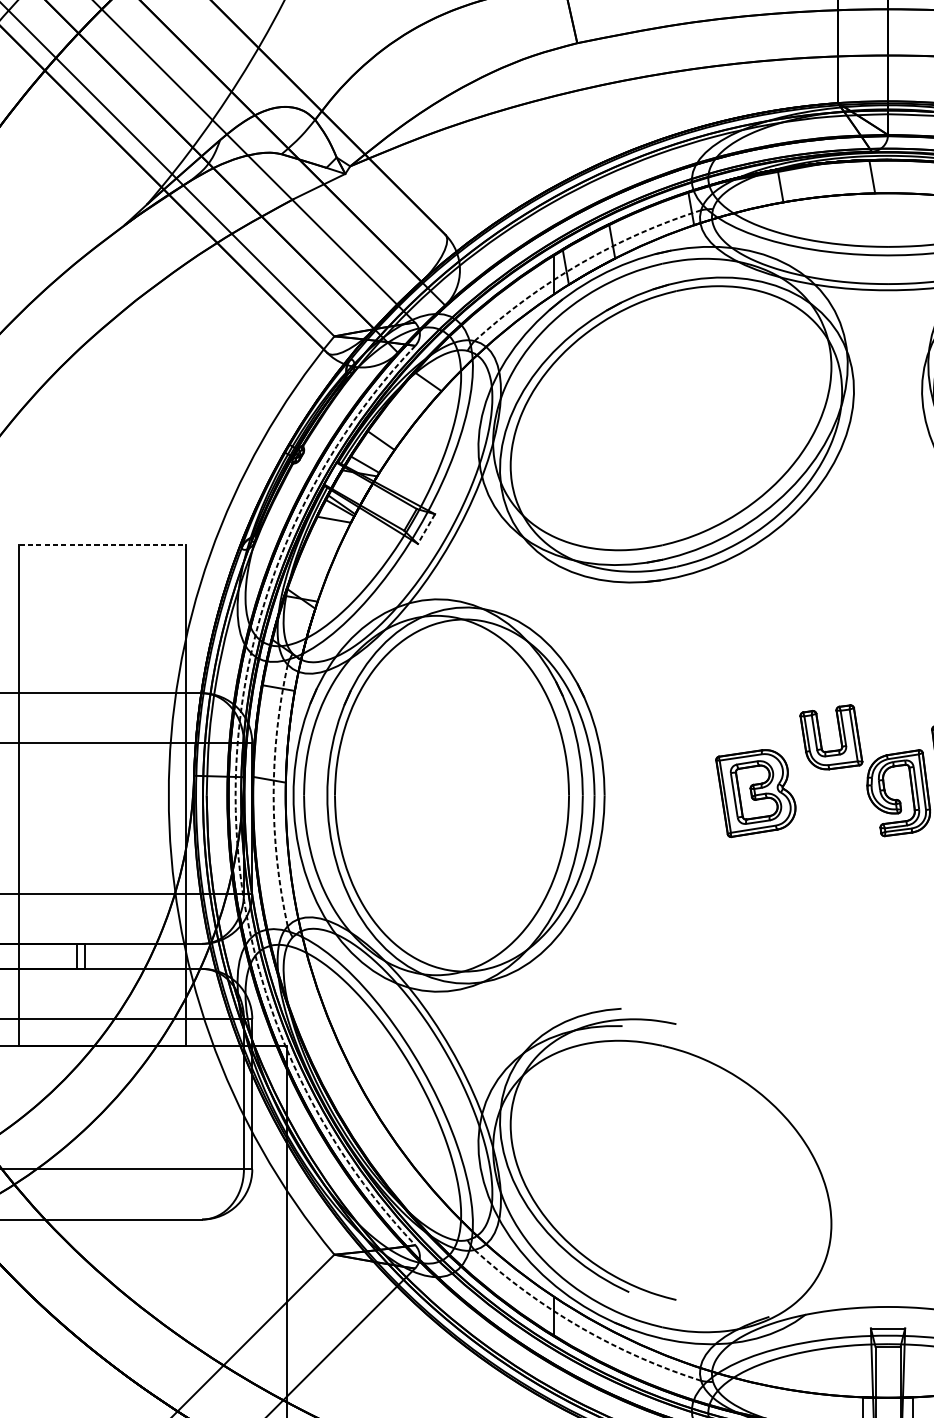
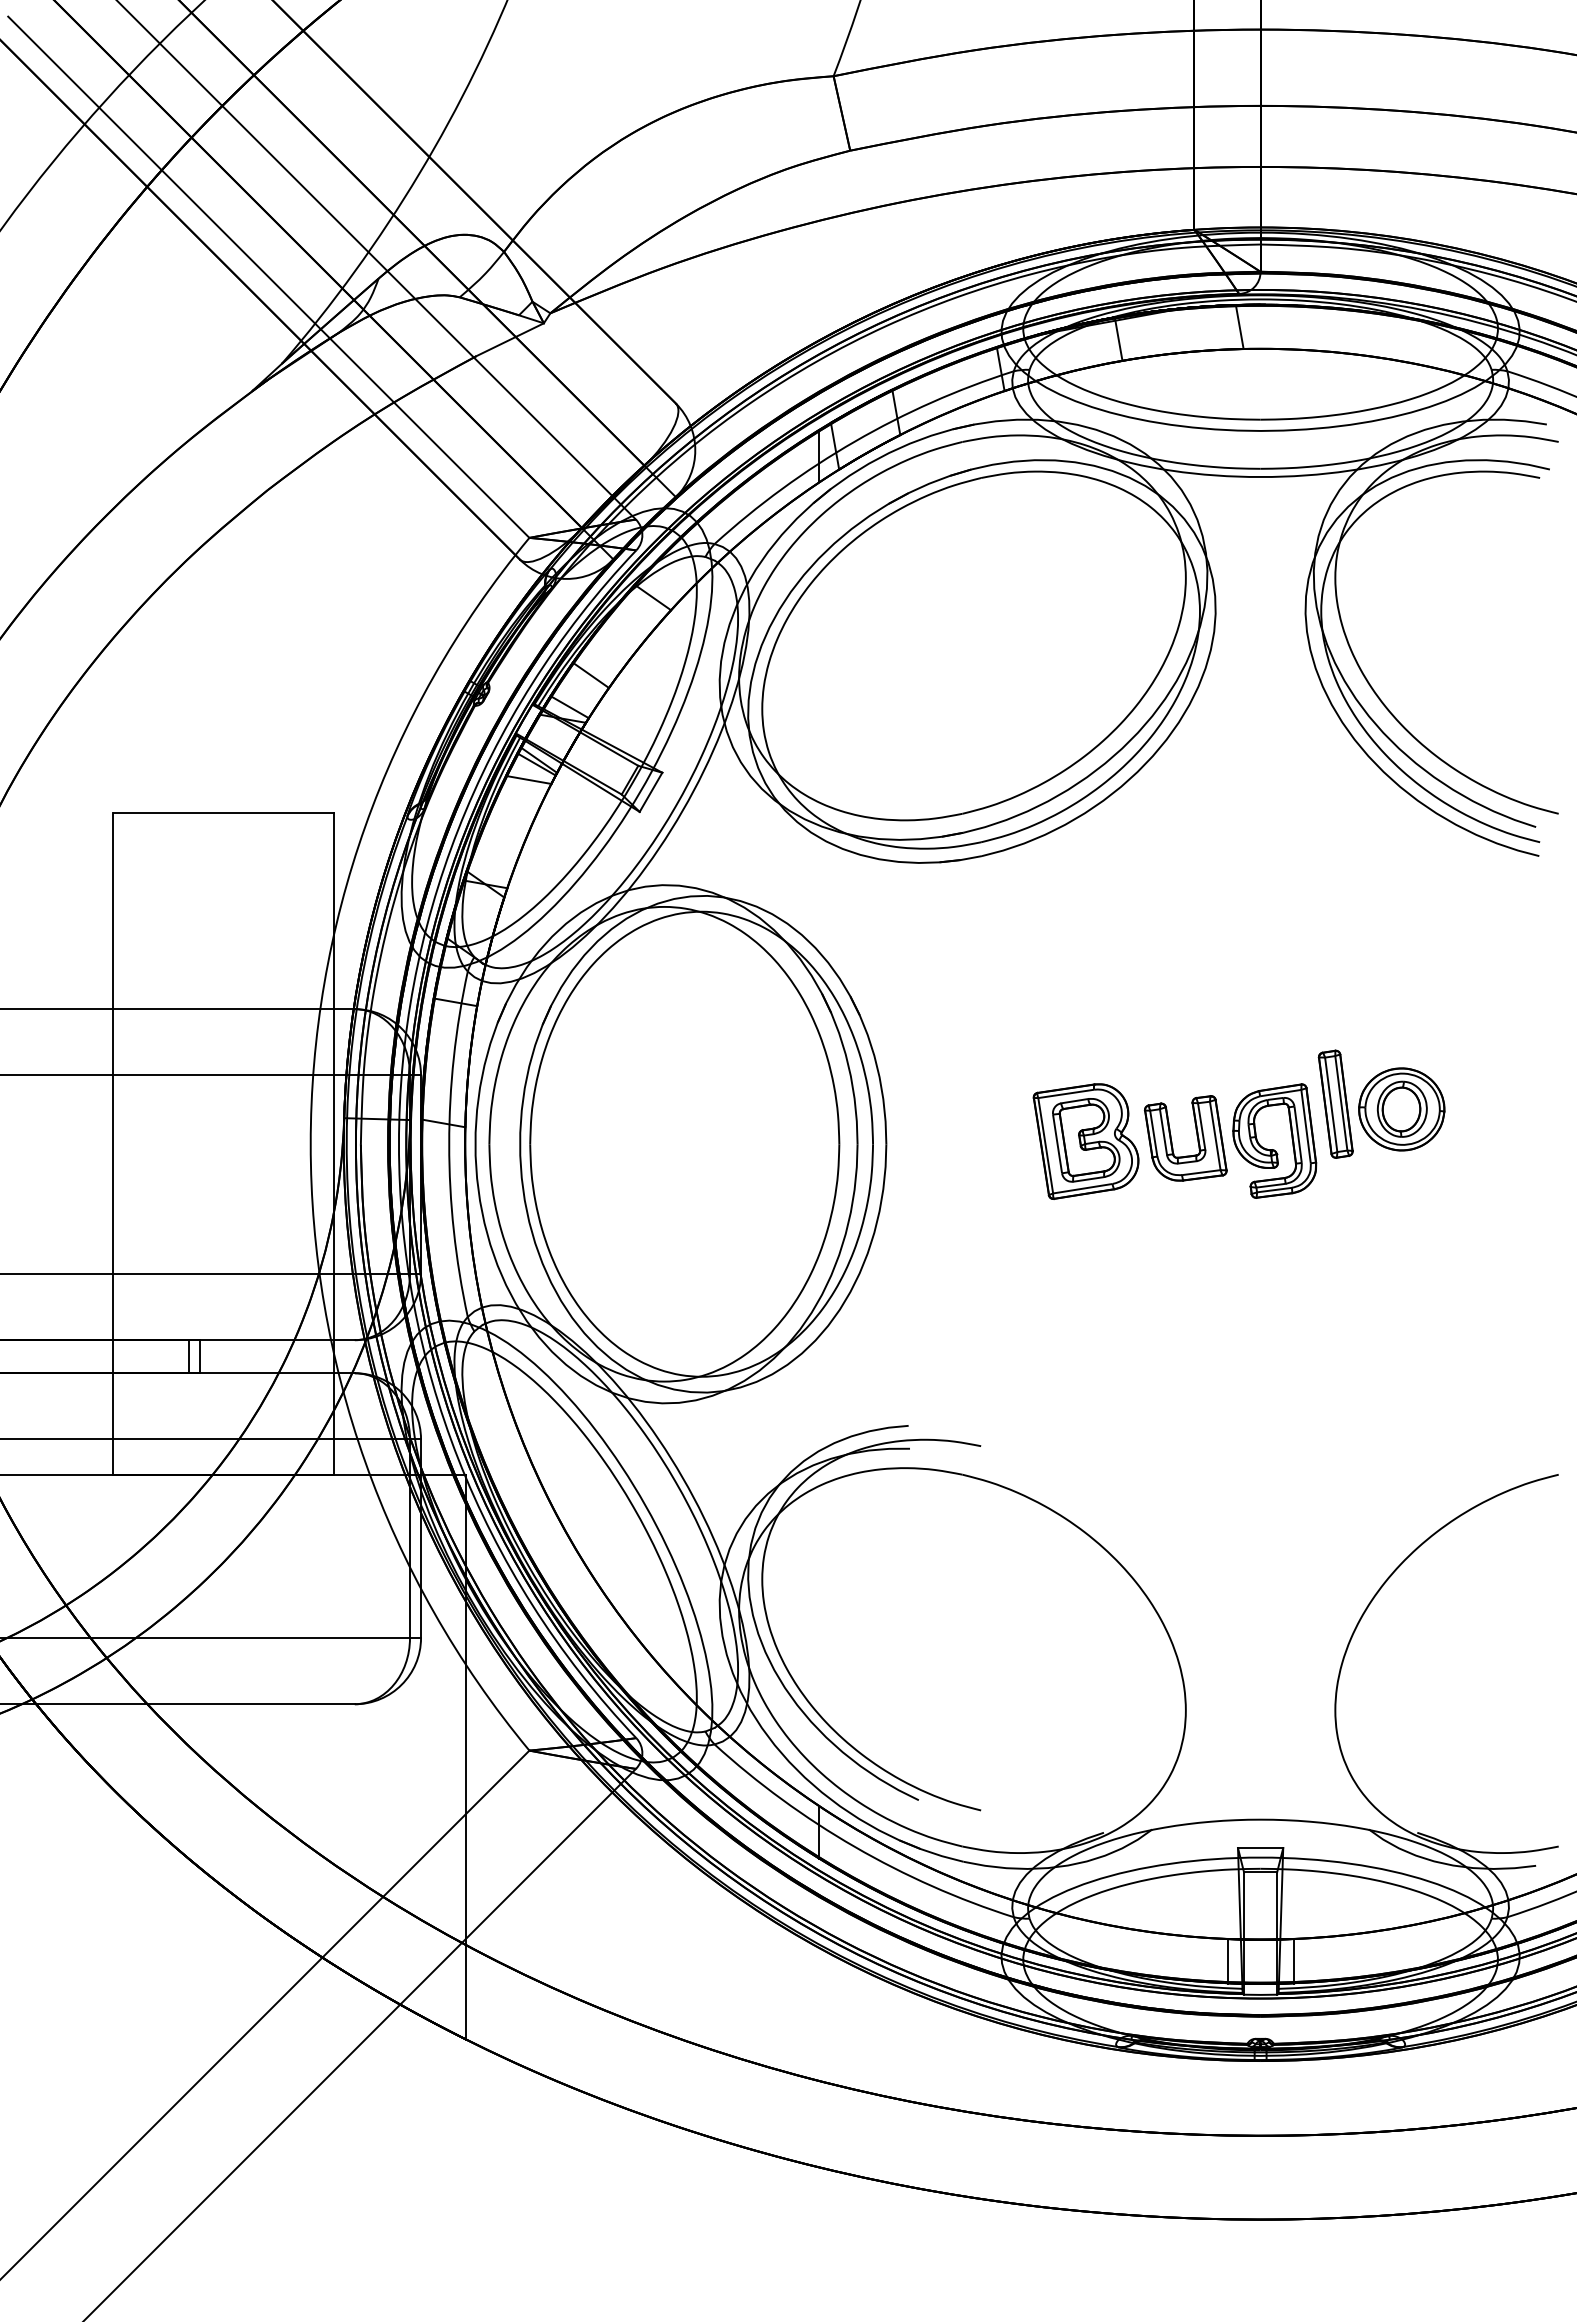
arc: (580, 263) -> (854, 441), dashed -> solid
line: (426, 529) -> (651, 792), dashed -> solid
line: (102, 545) -> (223, 813), dashed -> solid
part: (839, 735) -> (1196, 1136), moved
arc: (235, 795) -> (398, 1144), dashed -> solid
arc: (273, 795) -> (449, 1144), dashed -> solid
arc: (580, 1327) -> (854, 1846), dashed -> solid

